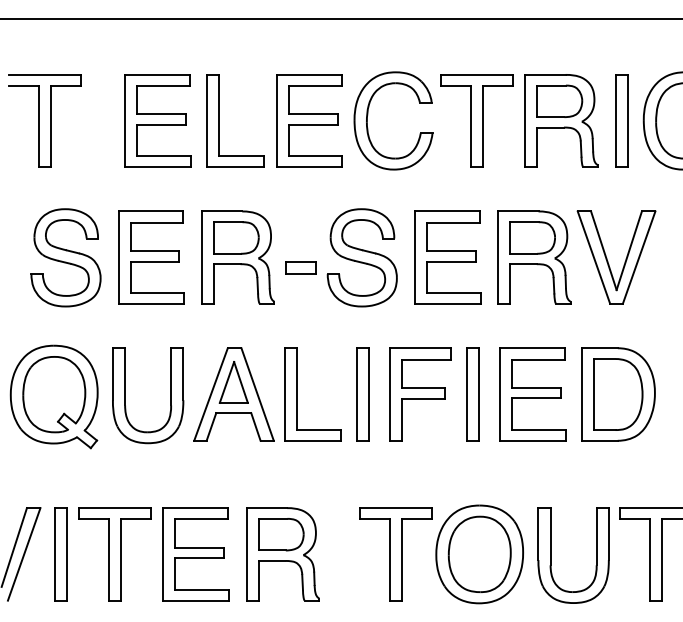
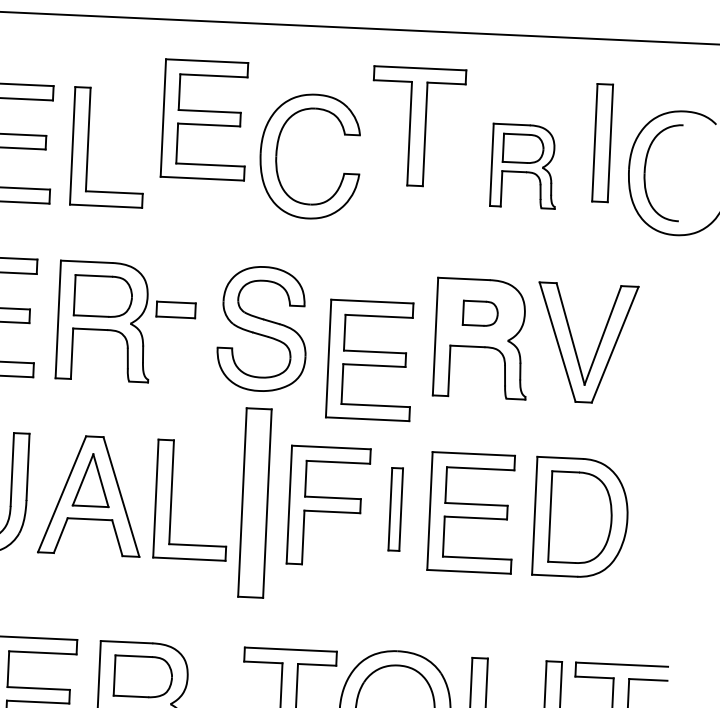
part: (309, 120) -> (204, 119), moved
part: (476, 120) -> (417, 126), moved
part: (561, 120) -> (524, 165), size x0.7
part: (621, 120) -> (601, 142), moved
part: (532, 237) -> (480, 312), size x0.6
part: (447, 257) -> (369, 360), moved
part: (300, 267) -> (175, 309), moved
part: (362, 394) -> (254, 503), size x1.6
part: (472, 394) -> (395, 509), size x0.7

